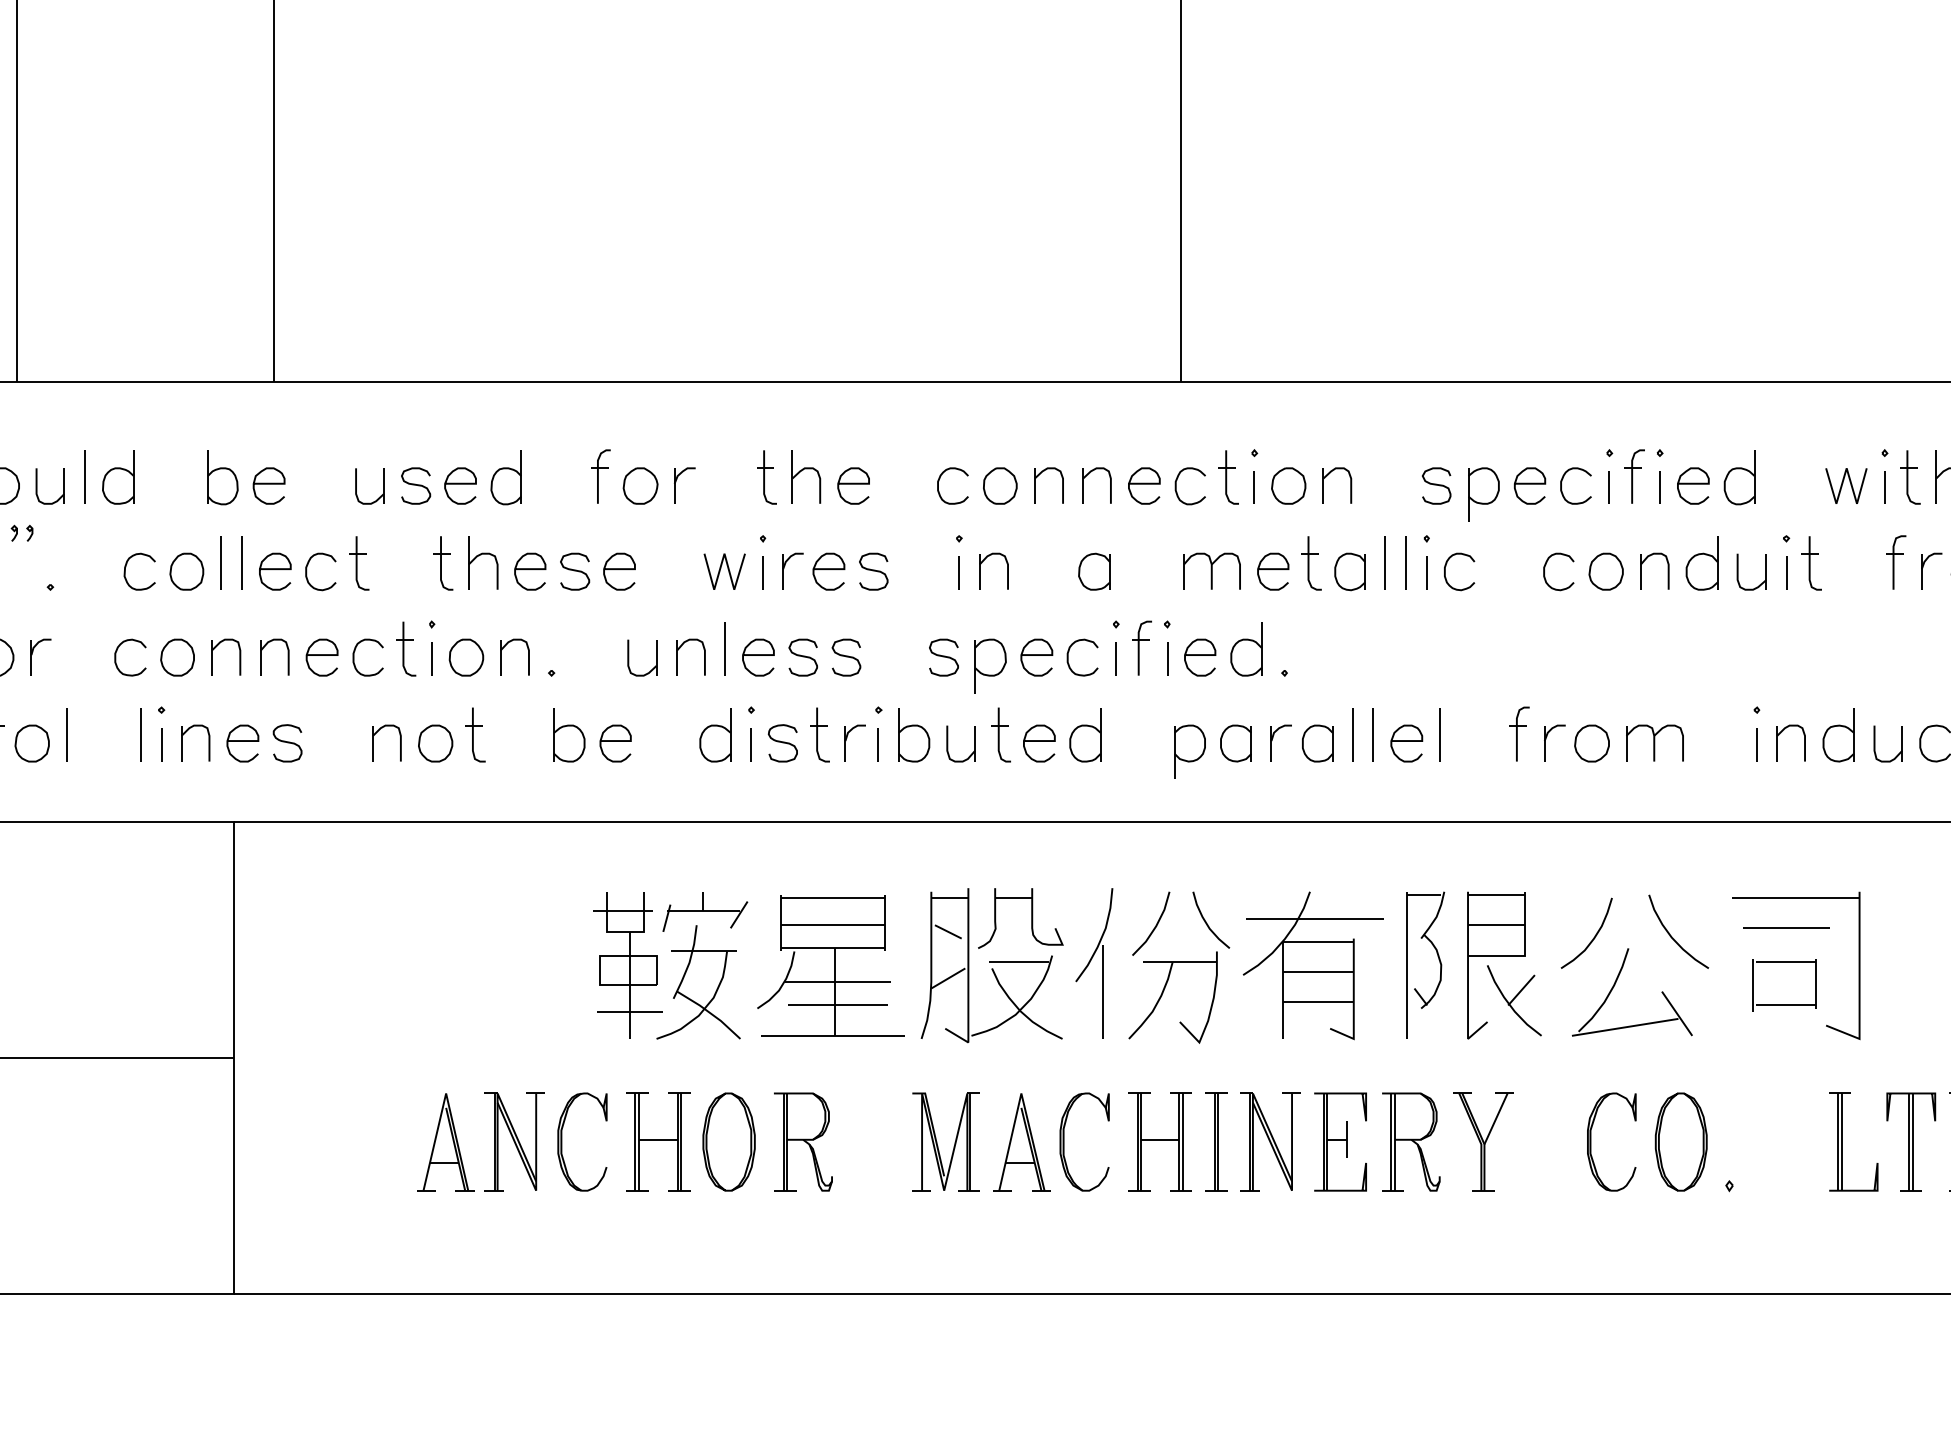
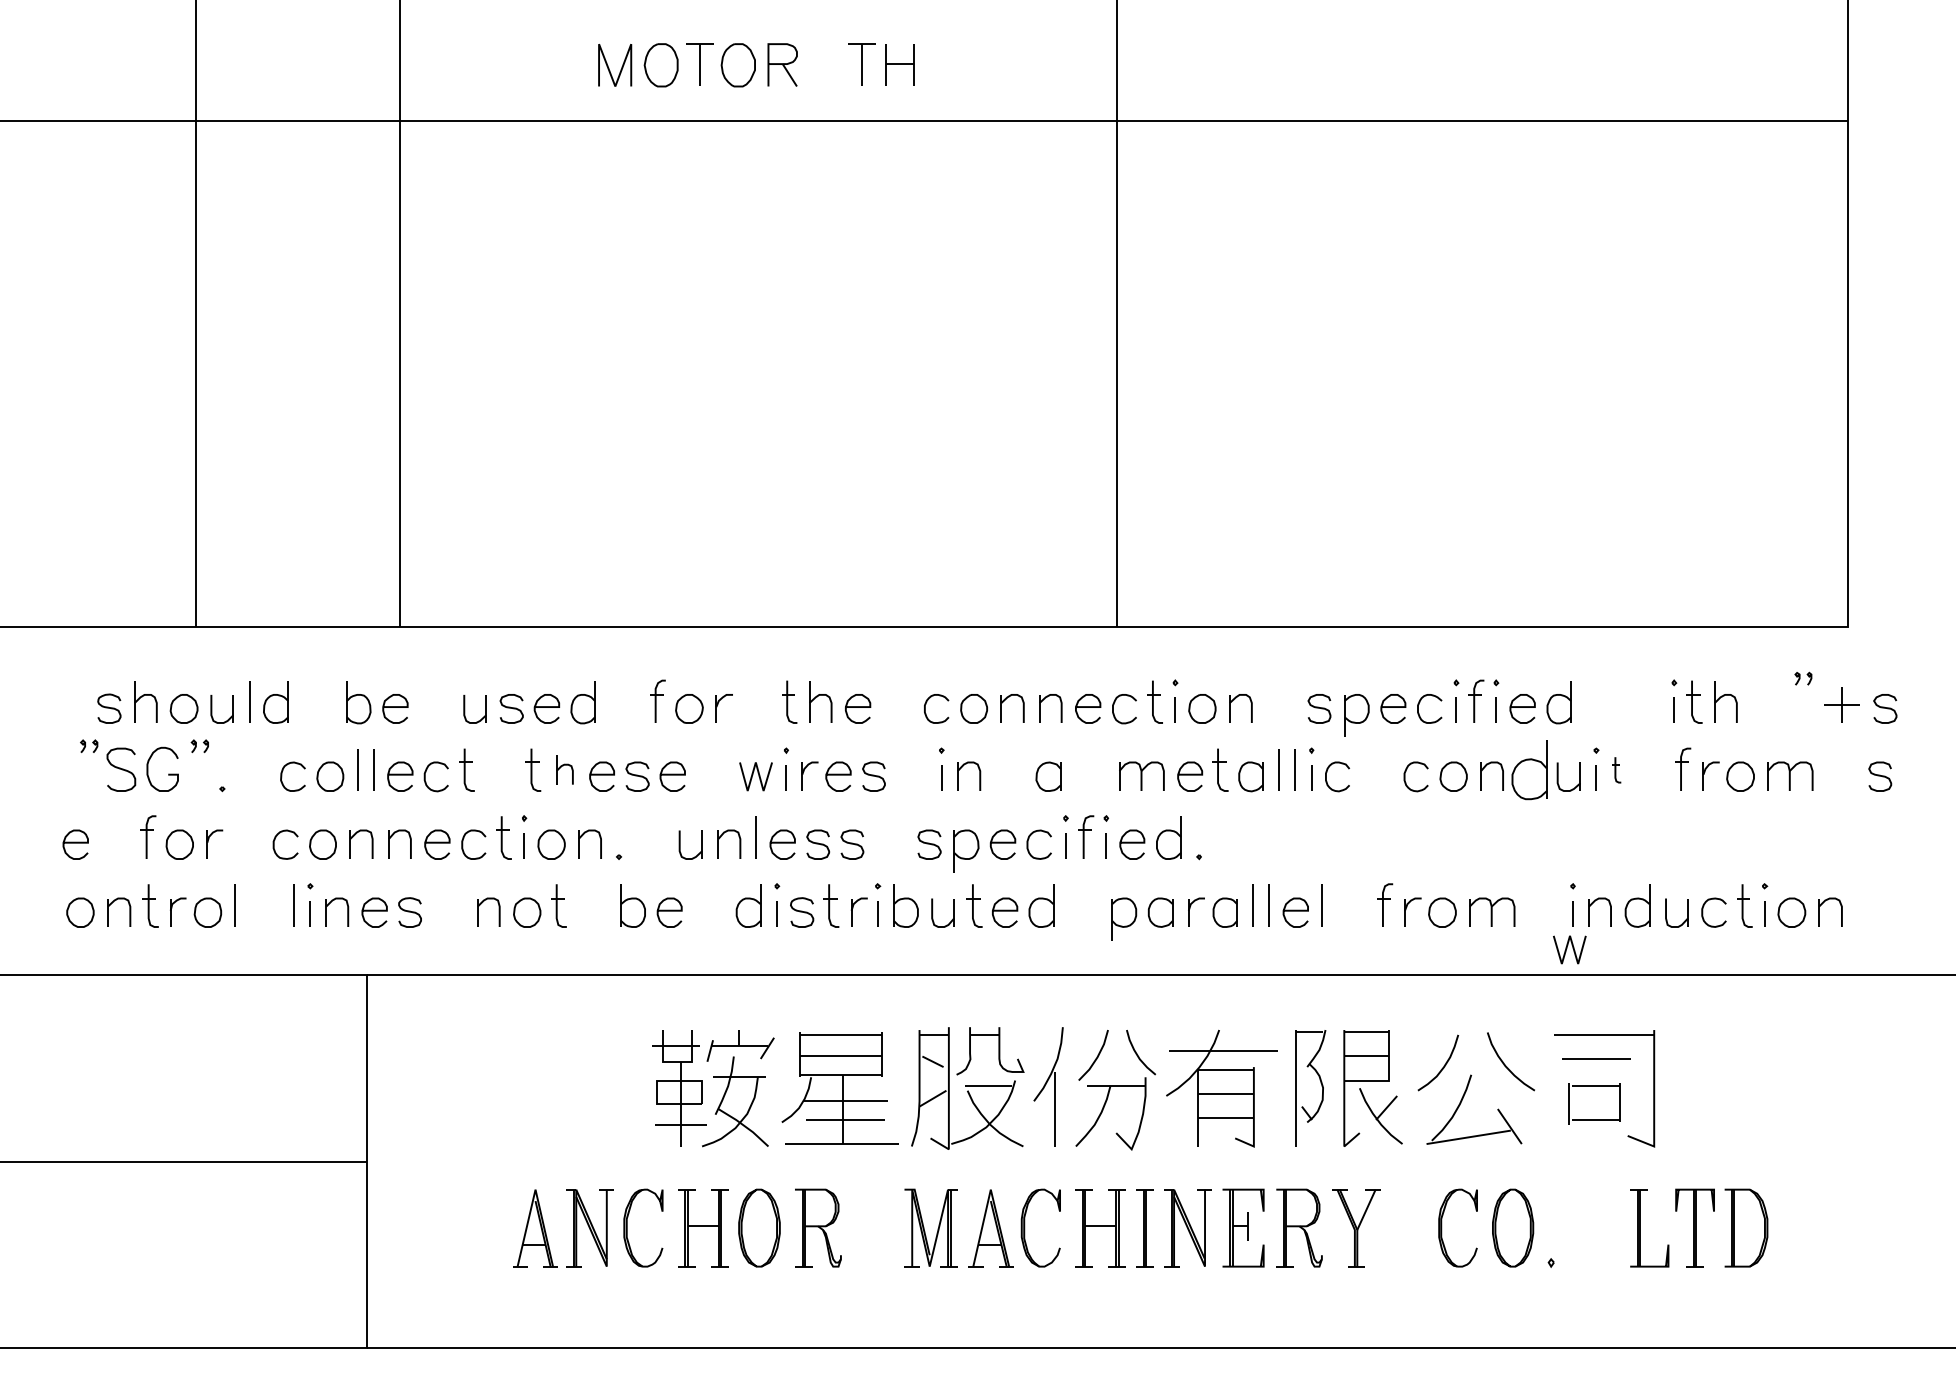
line: (1843, 484) -> (1567, 948), moved
part: (482, 562) -> (564, 769), size x0.7
part: (1811, 562) -> (1616, 769), size x0.6
part: (1702, 563) -> (1529, 770), size x1.4

